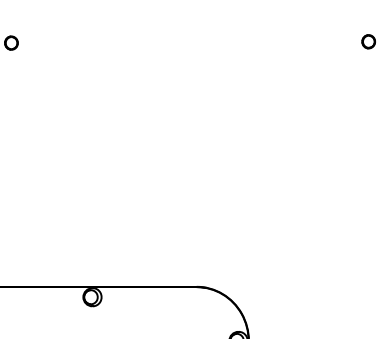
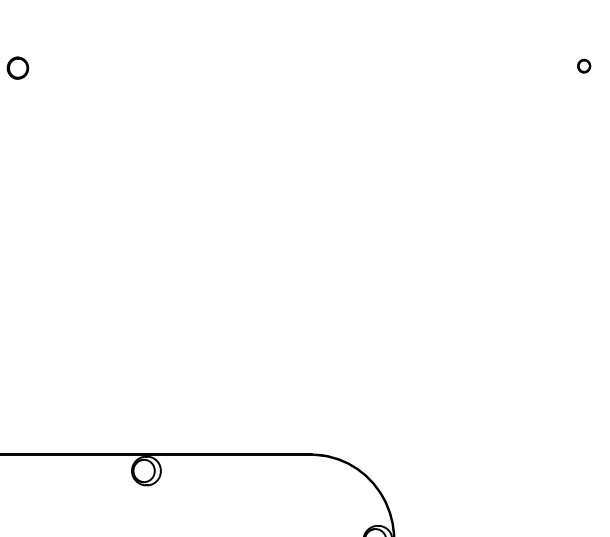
part: (368, 41) -> (583, 65), size x0.6

